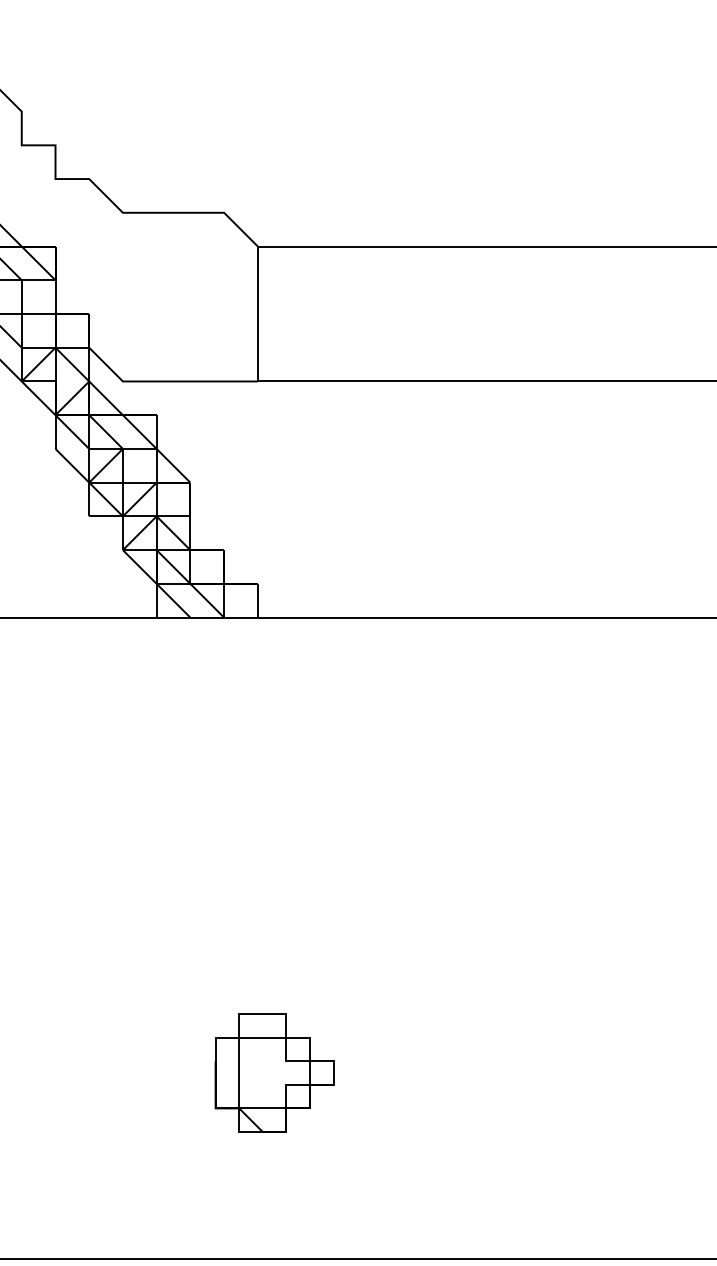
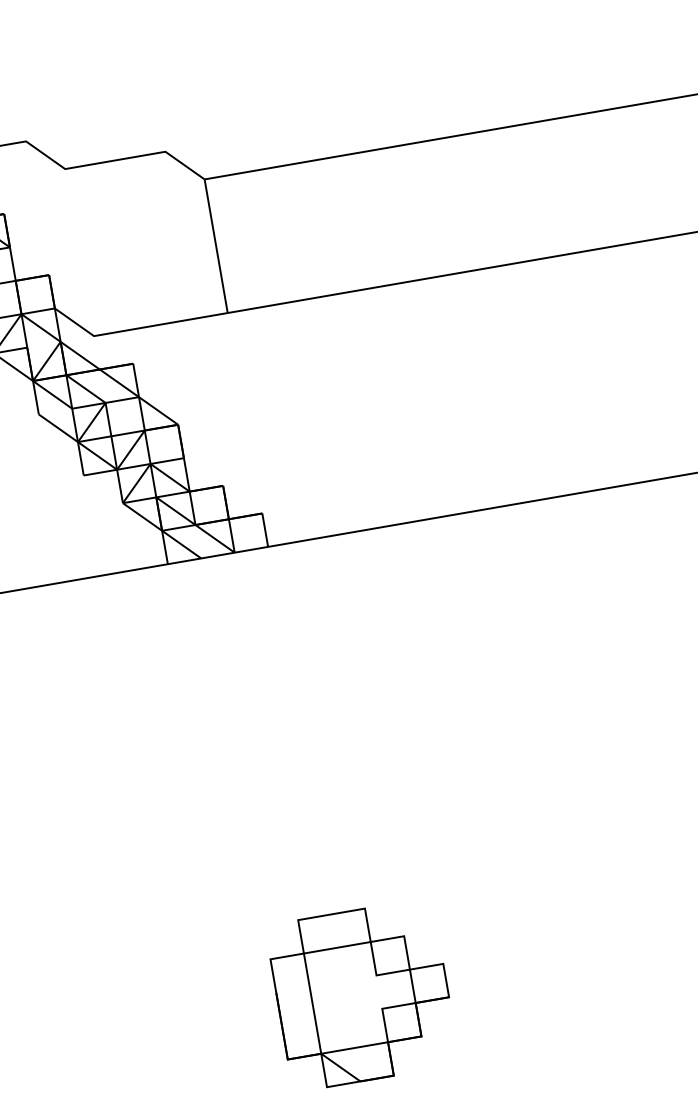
part: (274, 1072) -> (362, 994), size x1.43

